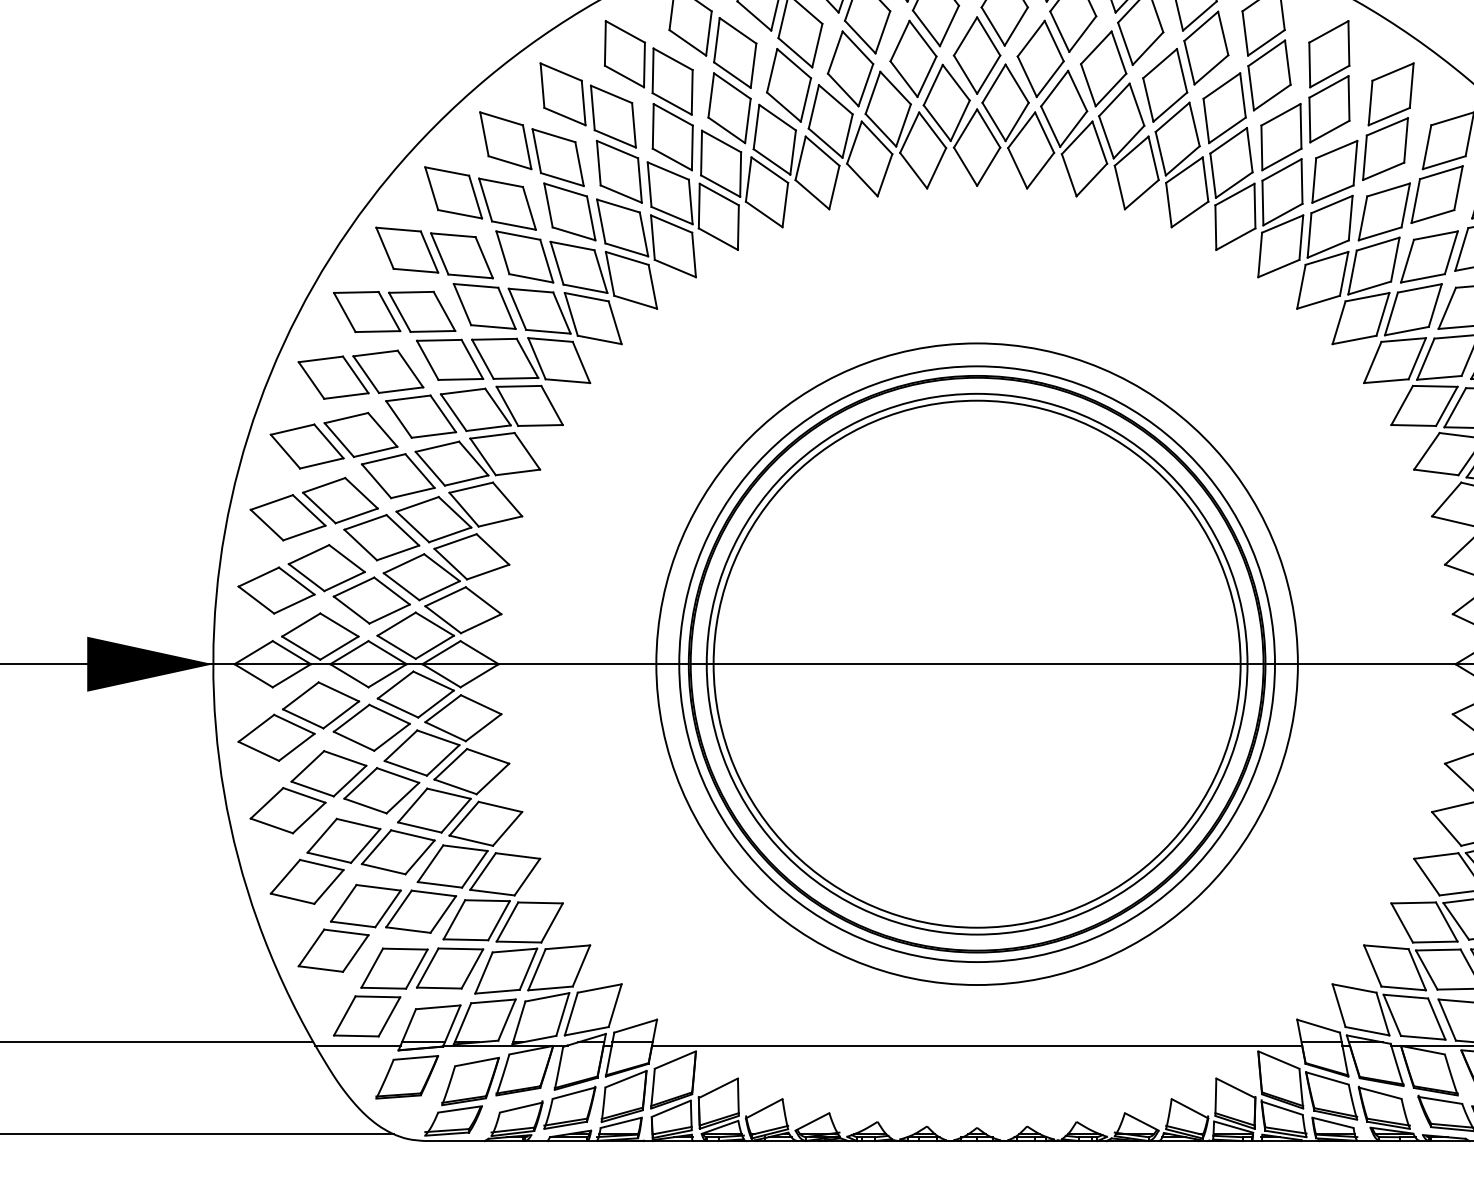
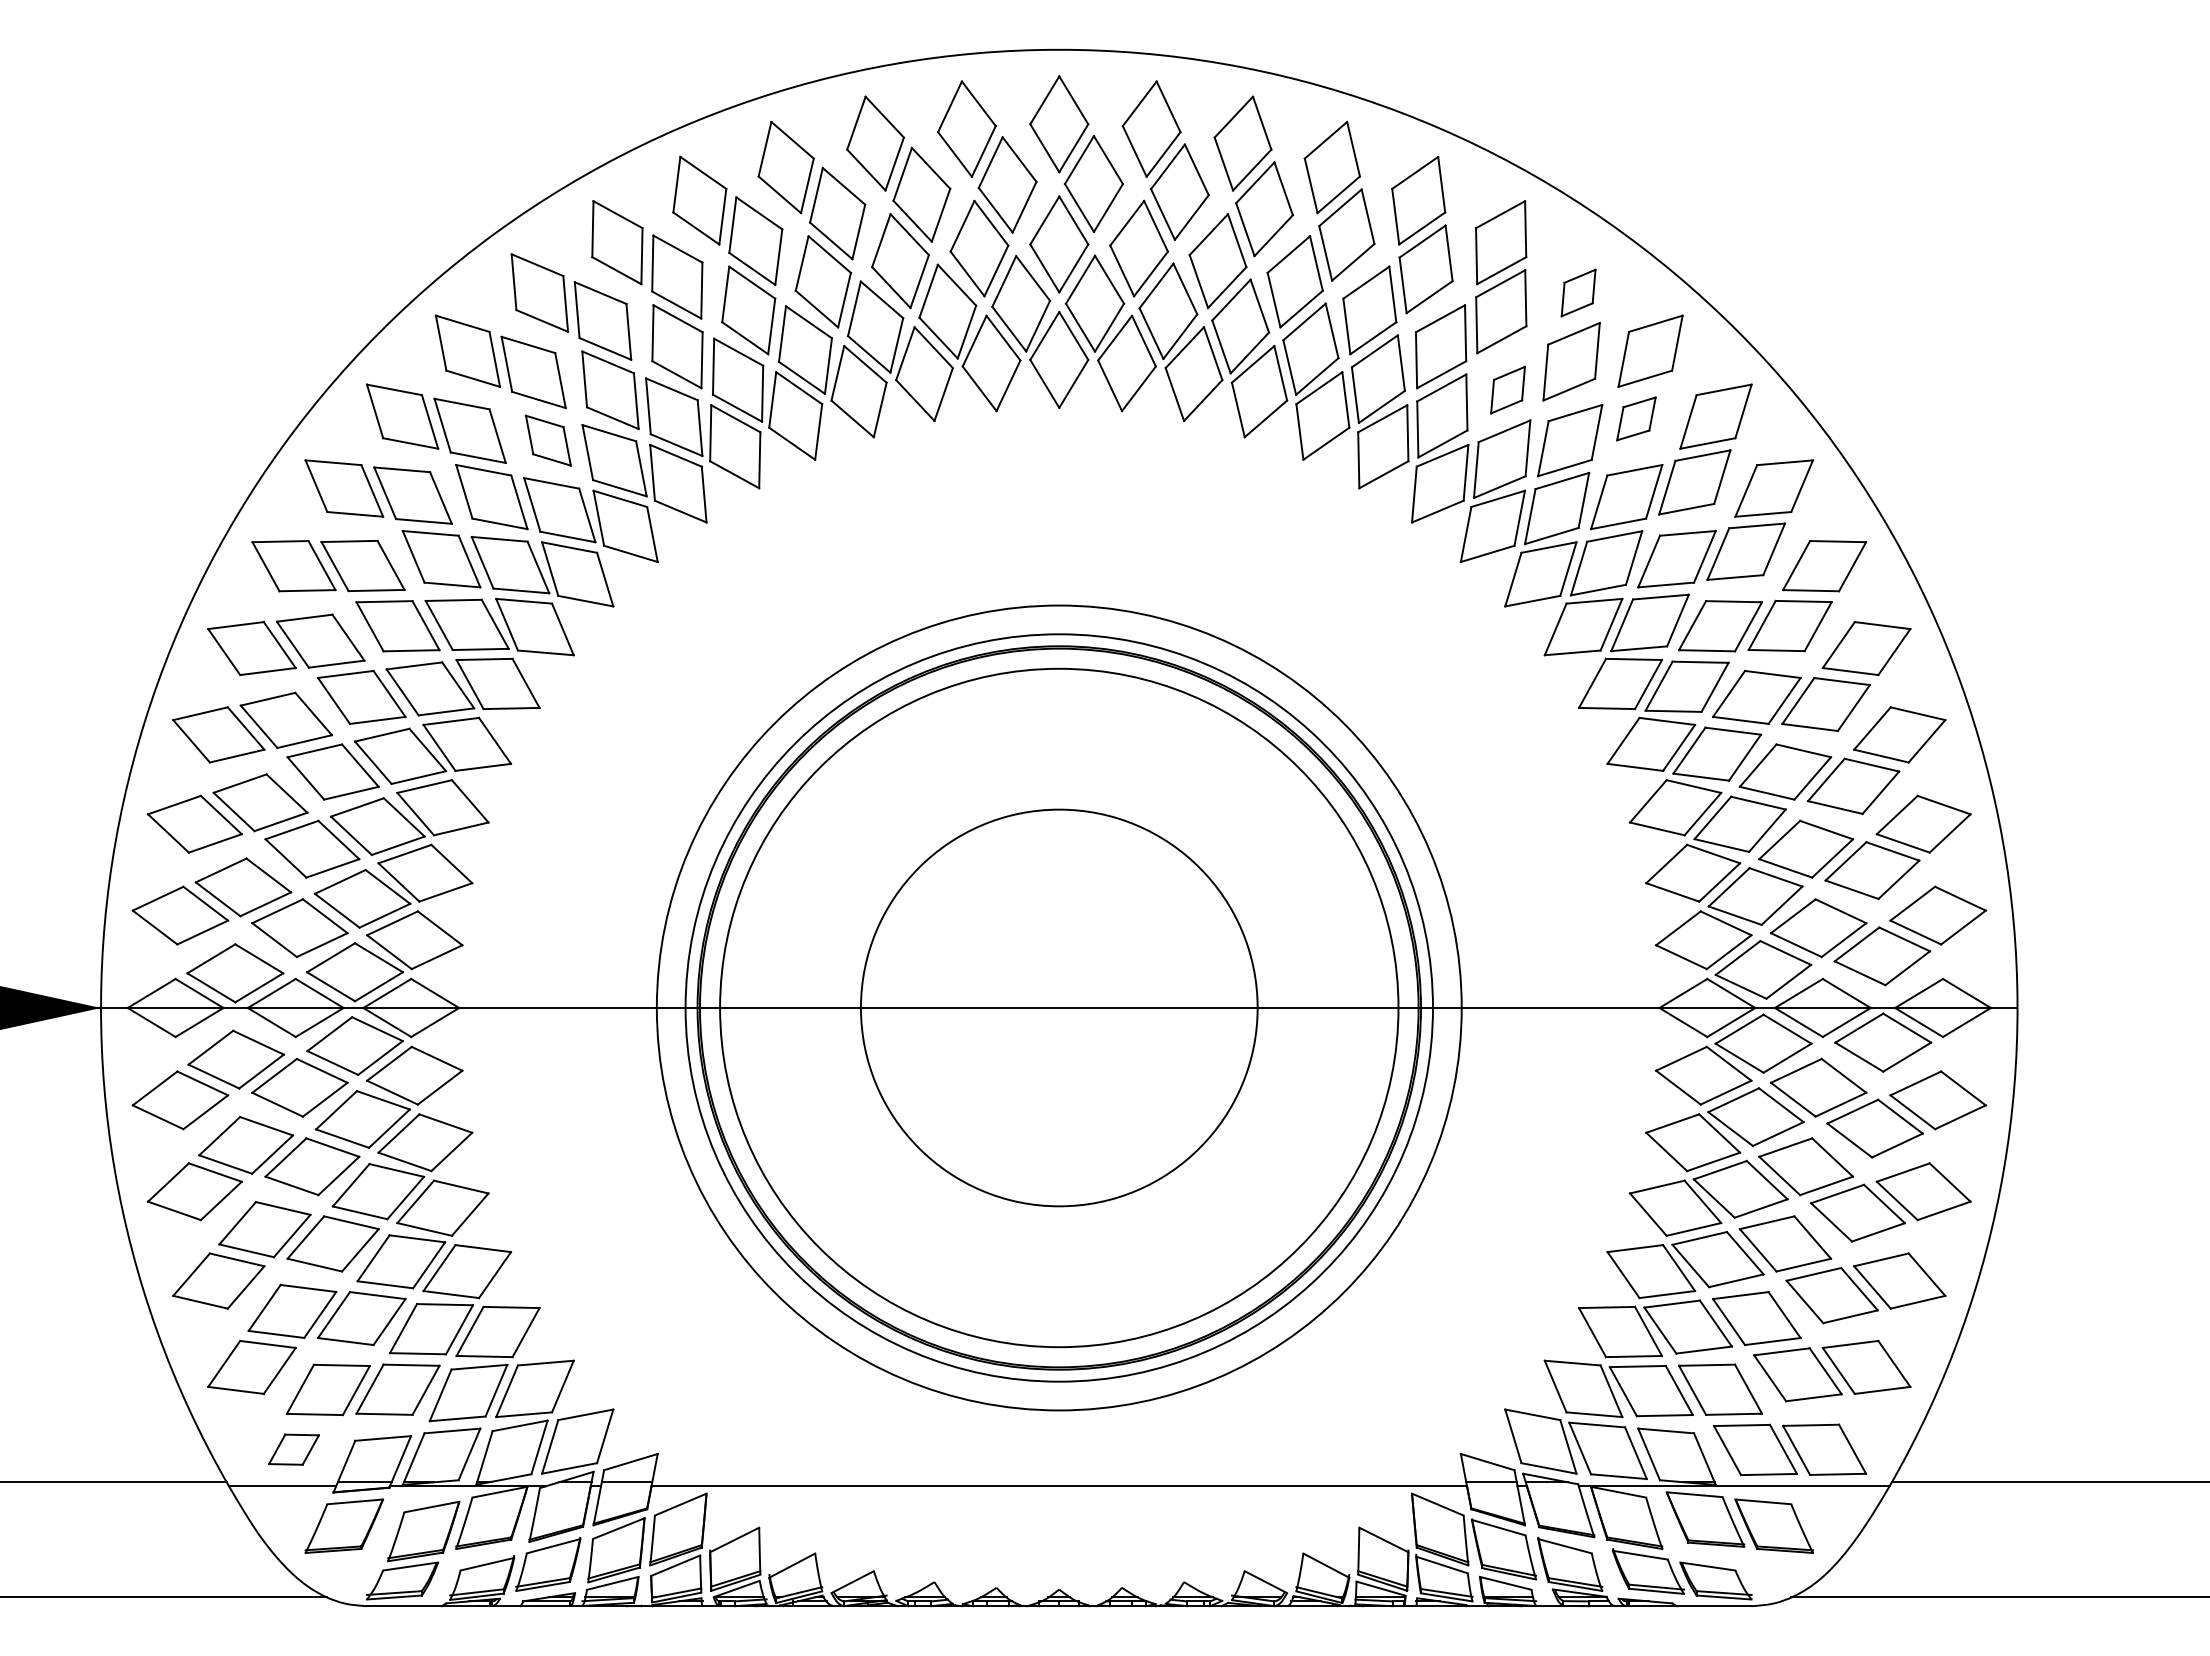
part: (1390, 93) -> (1578, 292), size x0.6
part: (1334, 171) -> (1507, 389), size x0.6
part: (1437, 194) -> (1636, 418), size x0.6
part: (569, 211) -> (548, 440), size x0.7
circle: (976, 663) -> (1058, 1007), size x0.6
part: (366, 1016) -> (293, 1449), size x0.6

